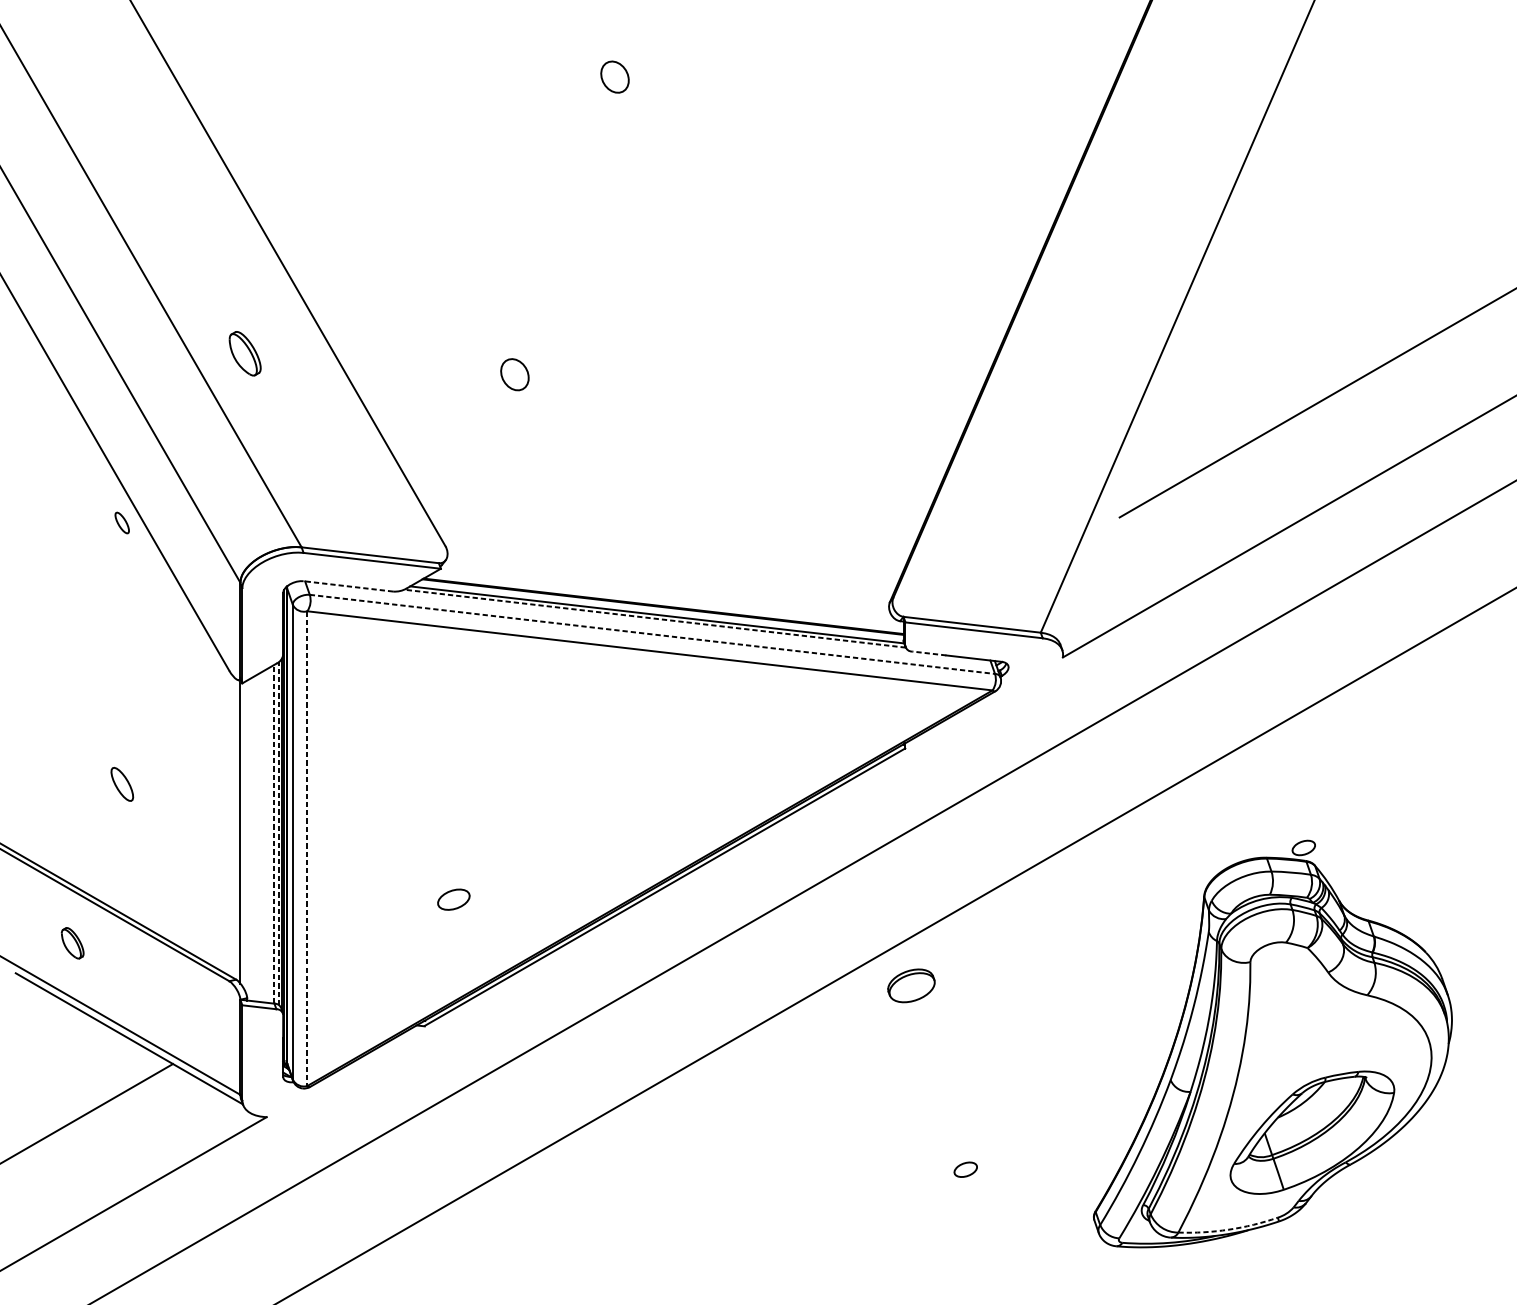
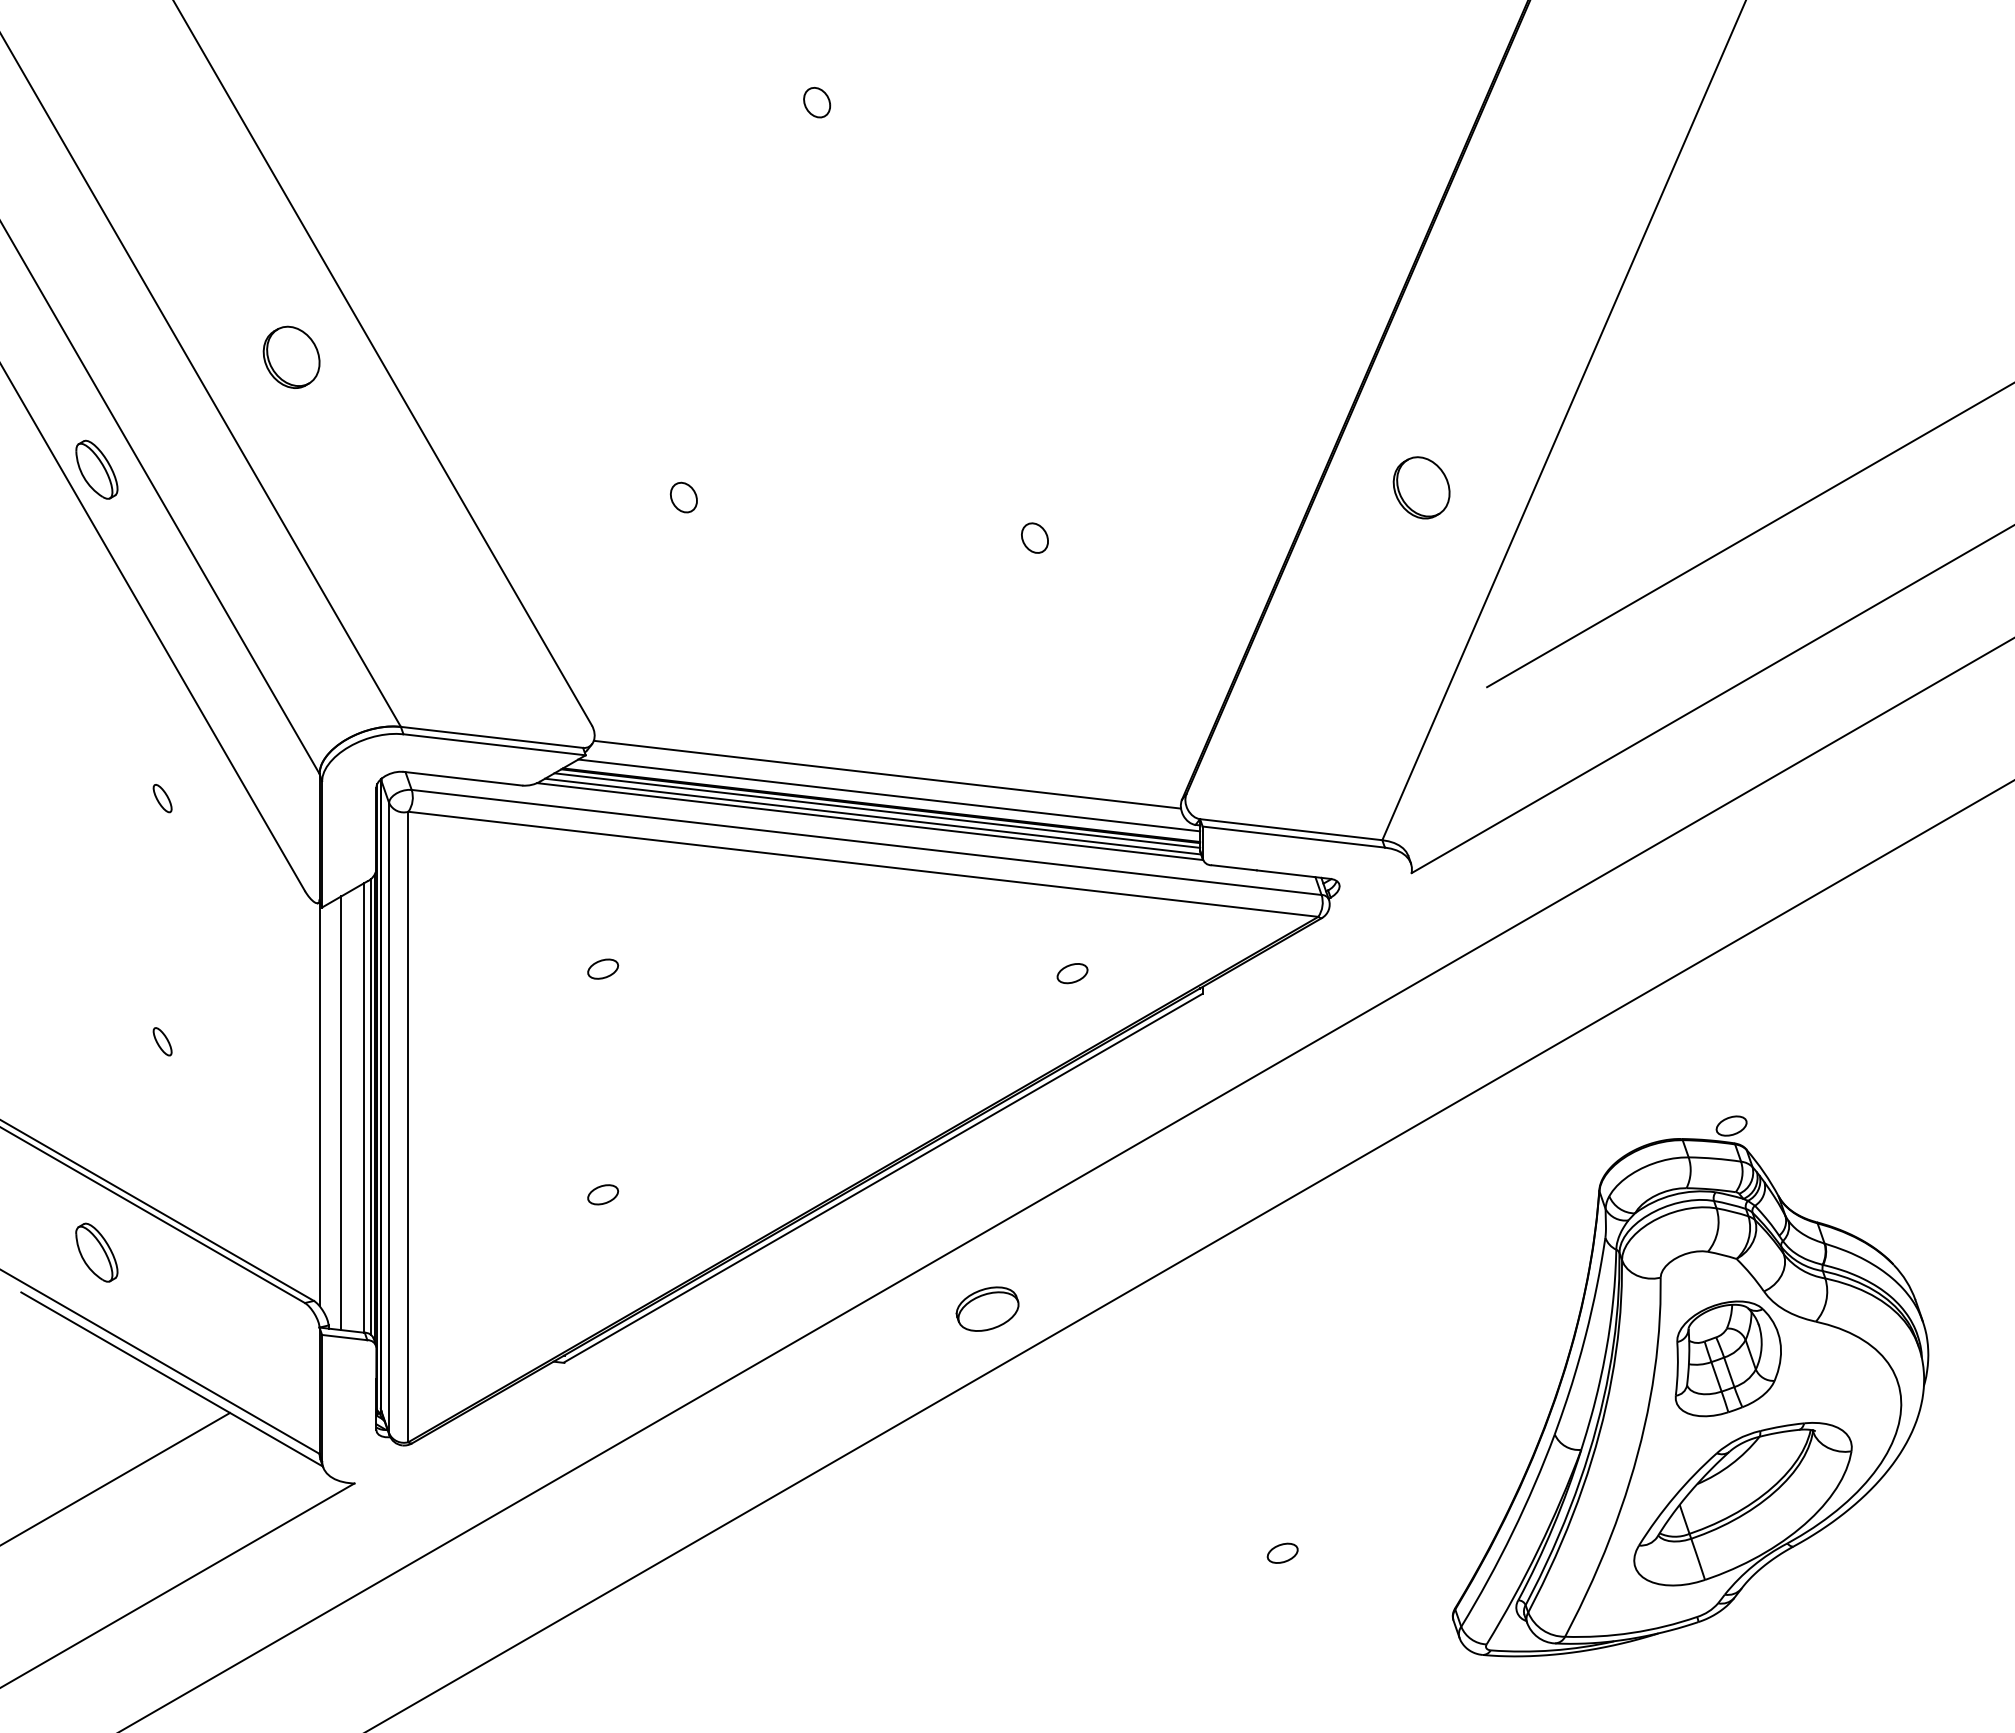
part: (615, 77) -> (817, 102), size x0.71
part: (219, 268) -> (291, 356), added
part: (244, 353) -> (96, 469), moved
part: (1070, 367) -> (1421, 487), added
part: (514, 374) -> (683, 497), size x0.71
part: (778, 404) -> (1034, 537), added
part: (122, 522) -> (162, 798), moved
line: (668, 583) -> (887, 774), added
line: (348, 586) -> (462, 778), dashed -> solid
line: (669, 599) -> (889, 795), added
line: (660, 610) -> (877, 810), added
line: (654, 618) -> (869, 821), dashed -> solid
line: (652, 634) -> (866, 842), dashed -> solid
line: (929, 653) -> (1234, 867), dashed -> solid
part: (454, 729) -> (603, 968), added
part: (807, 733) -> (1072, 973), added
part: (122, 784) -> (162, 1041), size x0.62
line: (274, 833) -> (364, 1107), dashed -> solid
line: (278, 833) -> (370, 1106), dashed -> solid
line: (256, 838) -> (341, 1113), added
line: (307, 849) -> (408, 1127), dashed -> solid
part: (454, 899) -> (603, 1194), size x0.71
part: (72, 943) -> (96, 1252), size x1.43
part: (911, 985) -> (987, 1308), moved
part: (1300, 1023) -> (1727, 1358), added
arc: (1229, 1229) -> (1632, 1632), dashed -> solid

